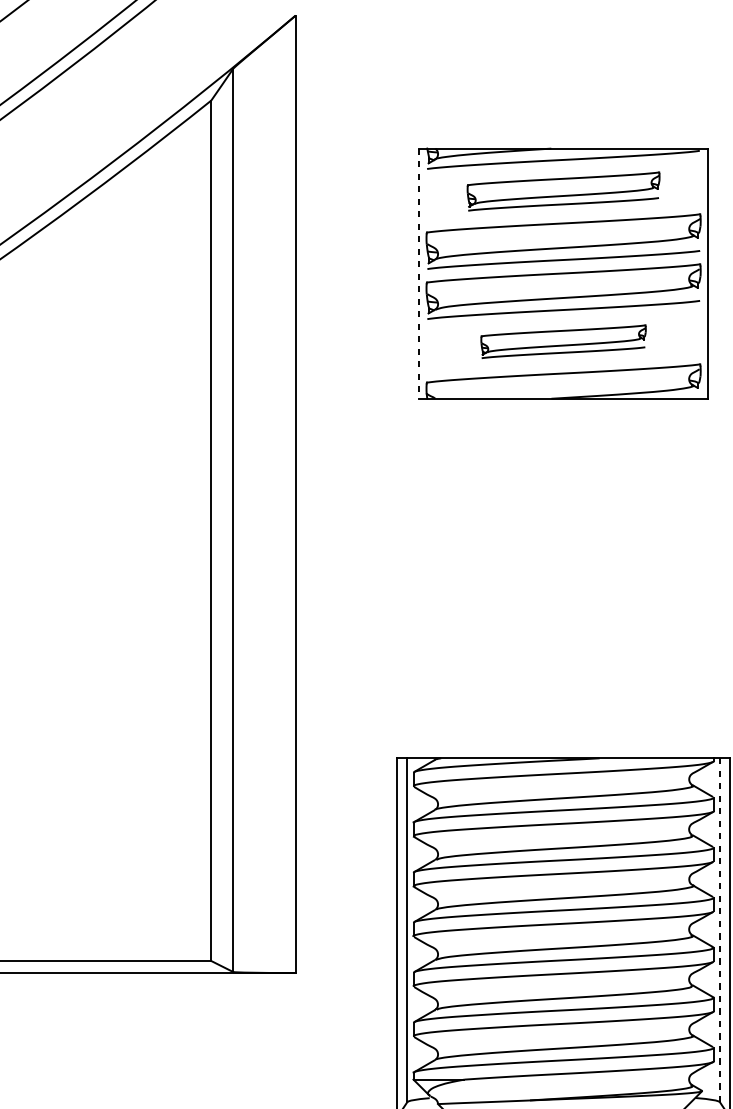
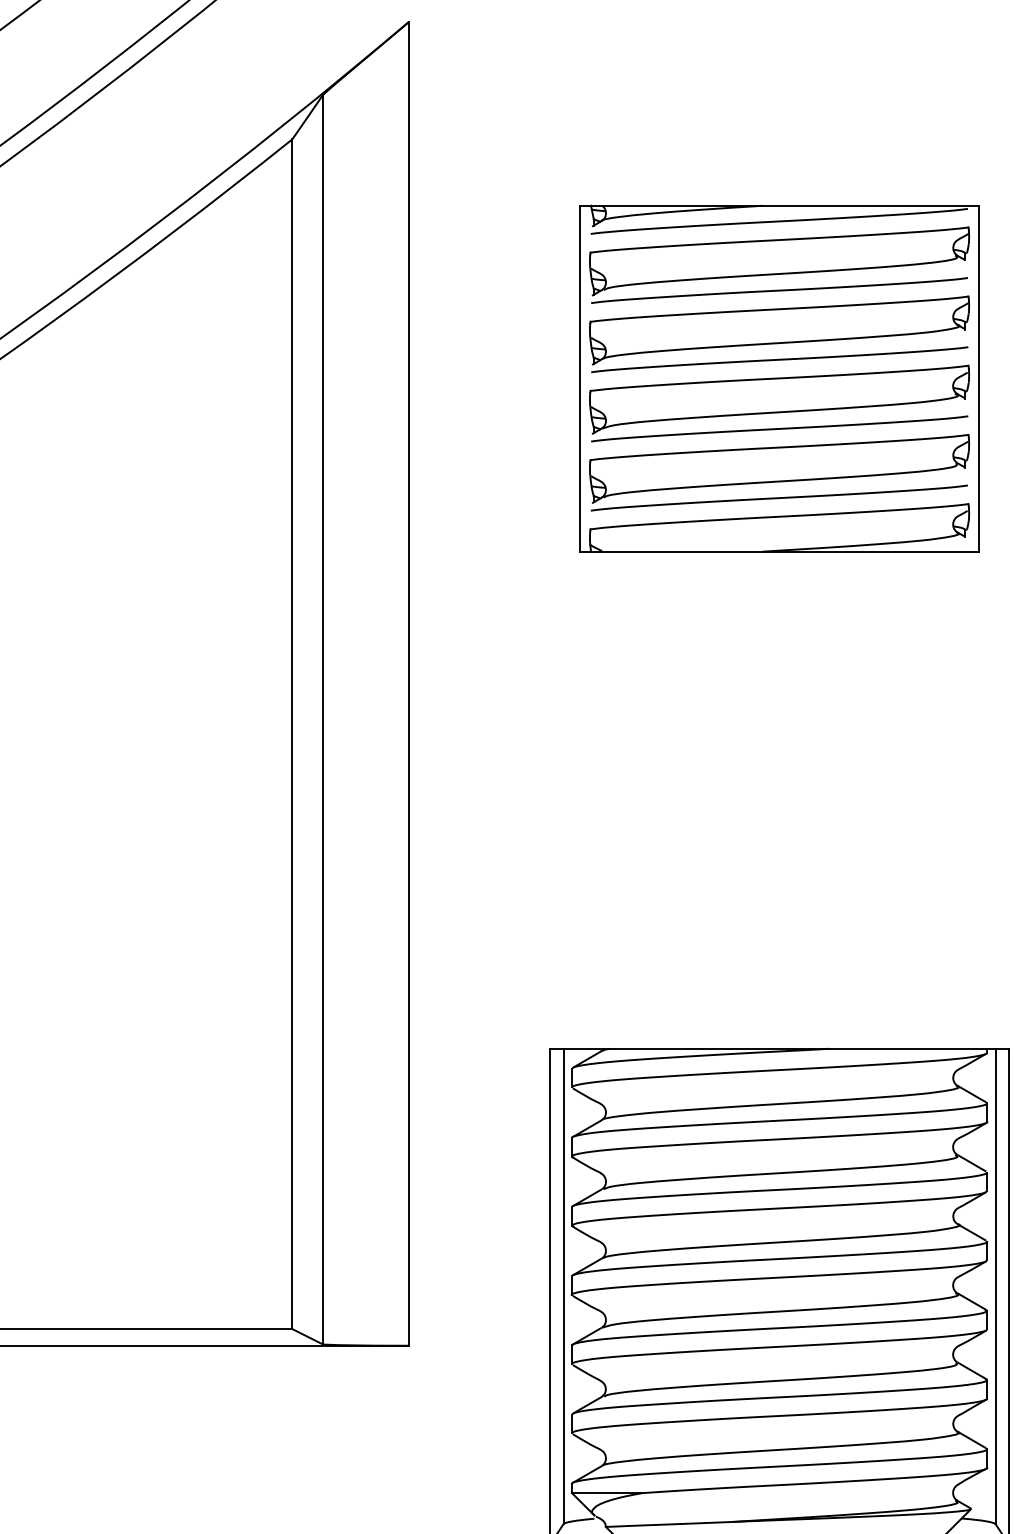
part: (563, 191) -> (779, 264), size x1.43
line: (418, 273) -> (579, 378), dashed -> solid
part: (563, 341) -> (779, 472), size x1.67
line: (719, 930) -> (995, 1286), dashed -> solid

